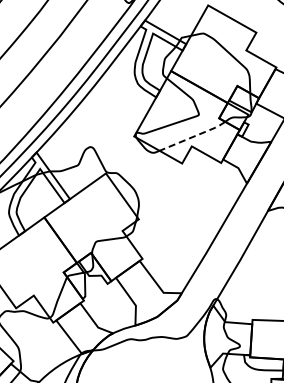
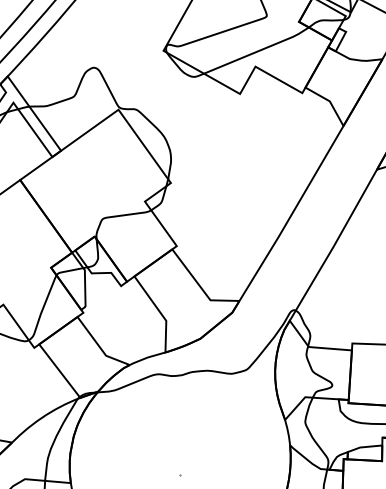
line: (194, 136) -> (259, 50), dashed -> solid

